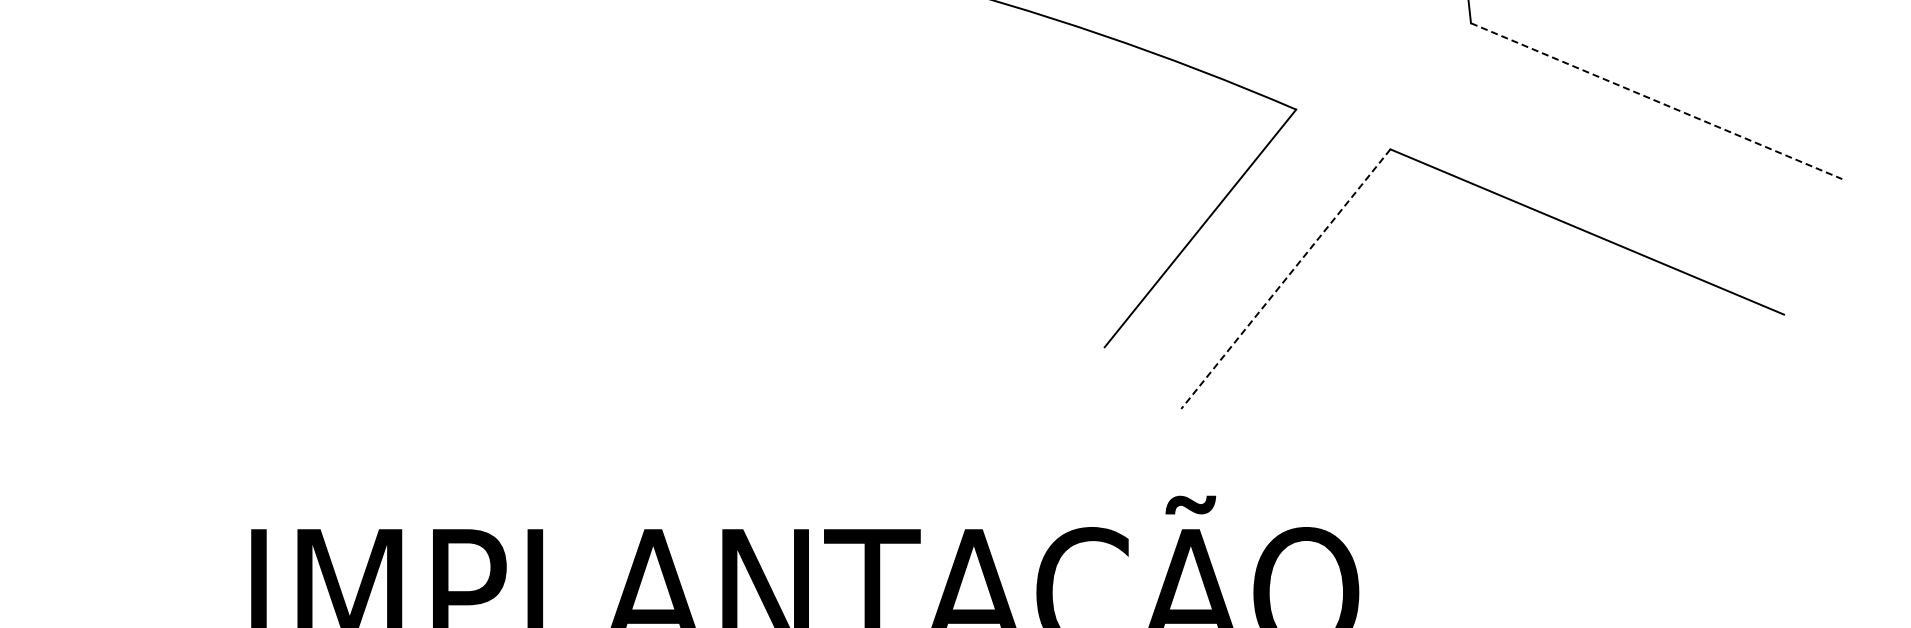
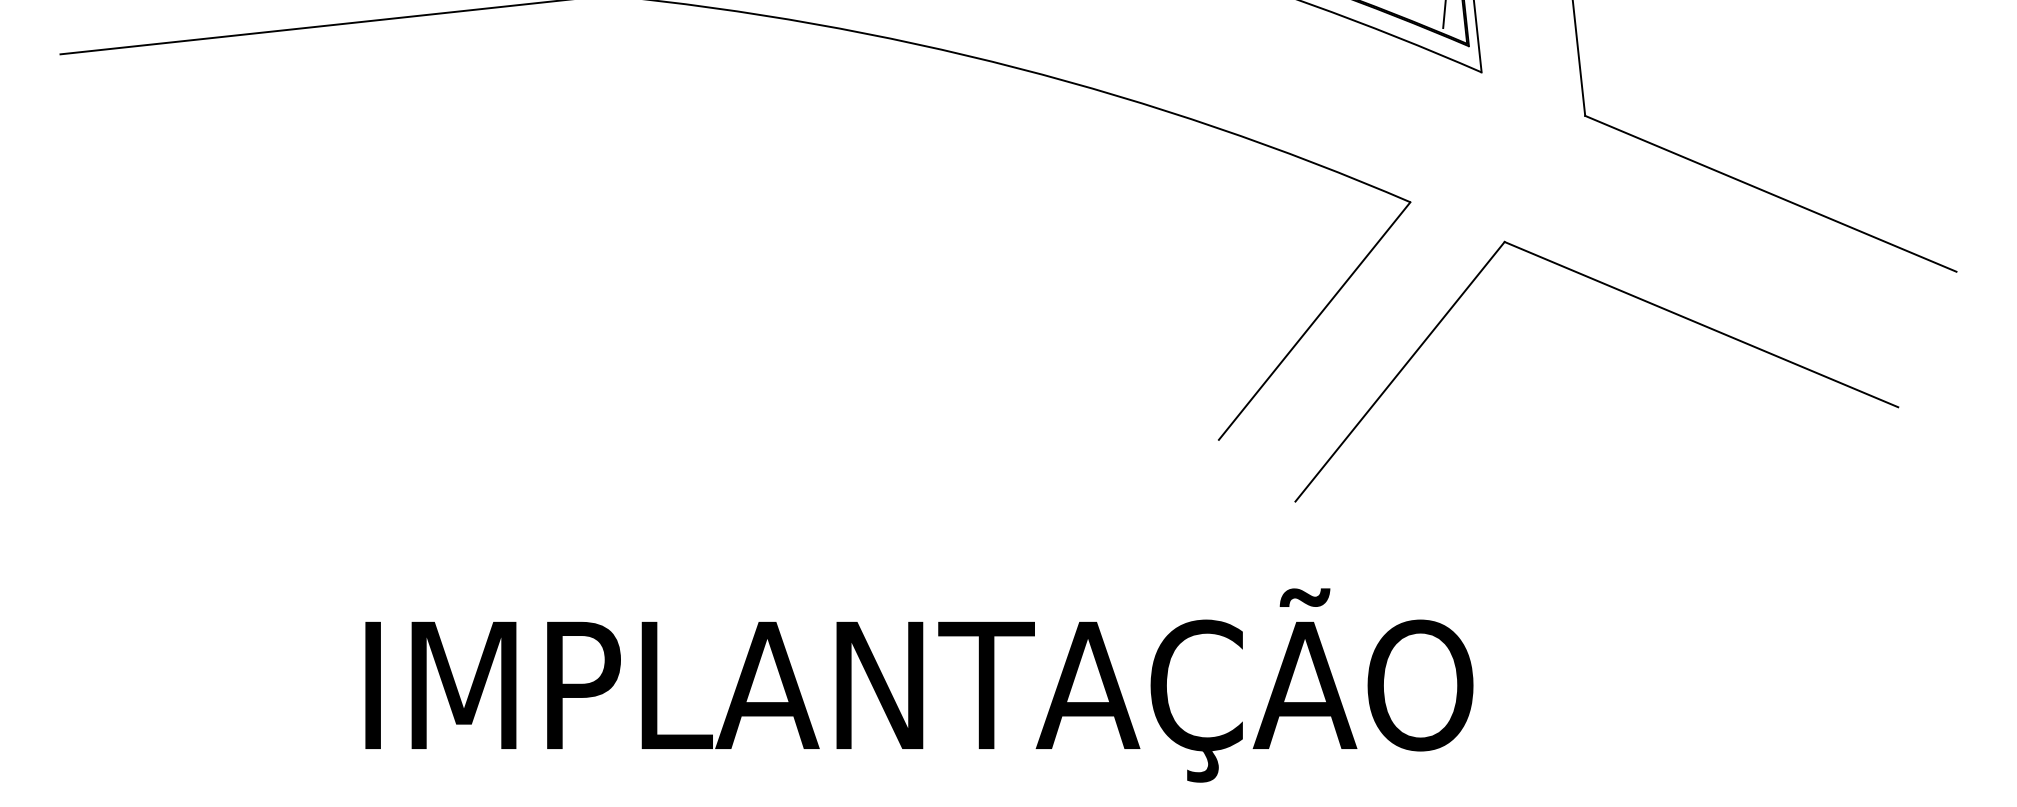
line: (1657, 101) -> (1771, 194), dashed -> solid
line: (1286, 278) -> (1400, 371), dashed -> solid

